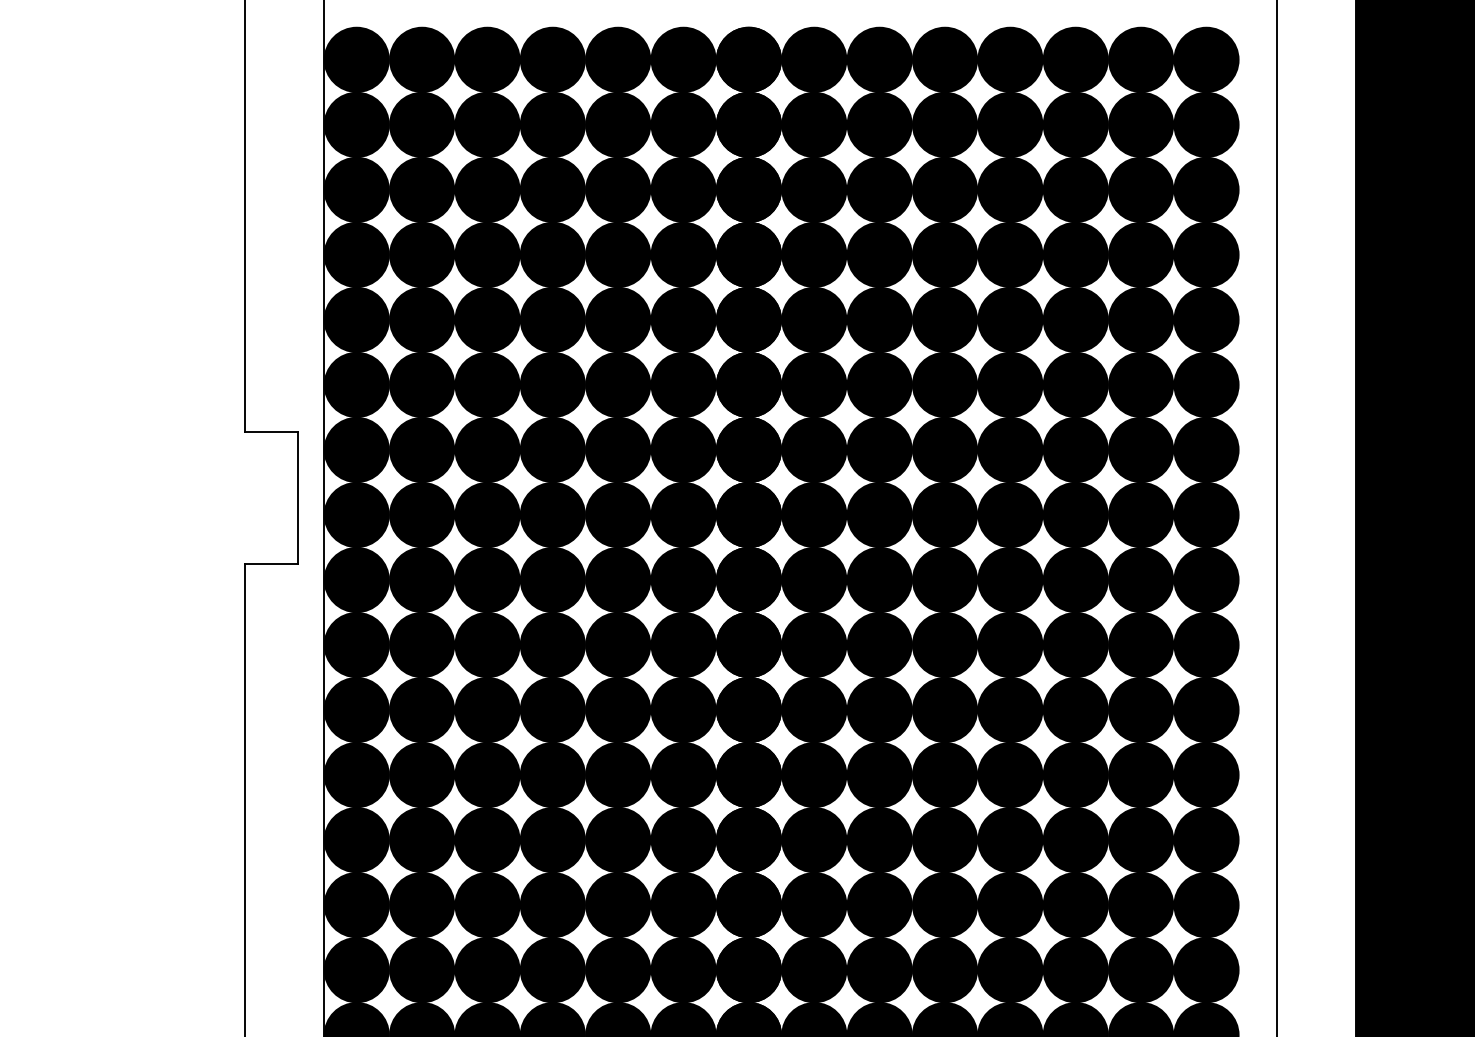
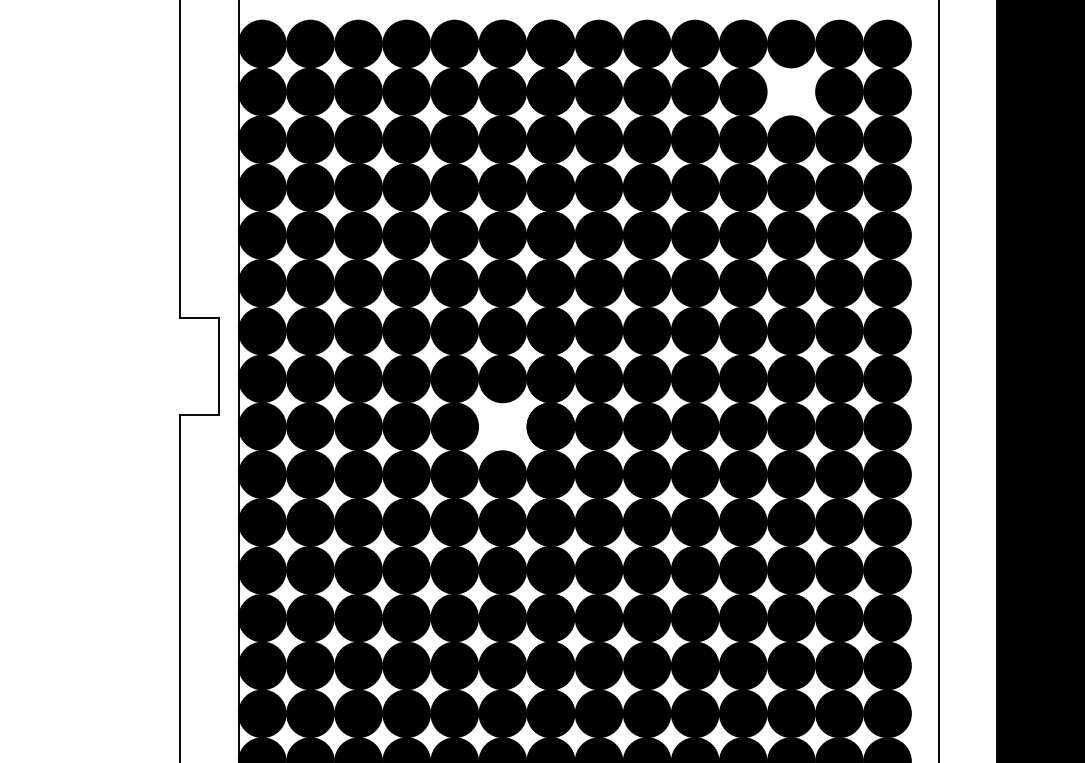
fill: (1075, 124) -> (791, 91), removed
fill: (683, 579) -> (502, 426), removed

